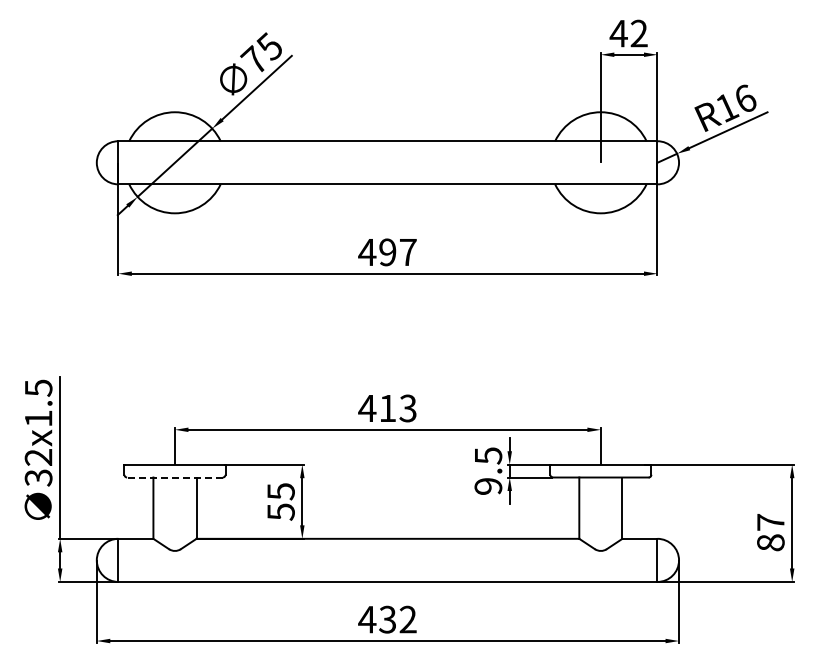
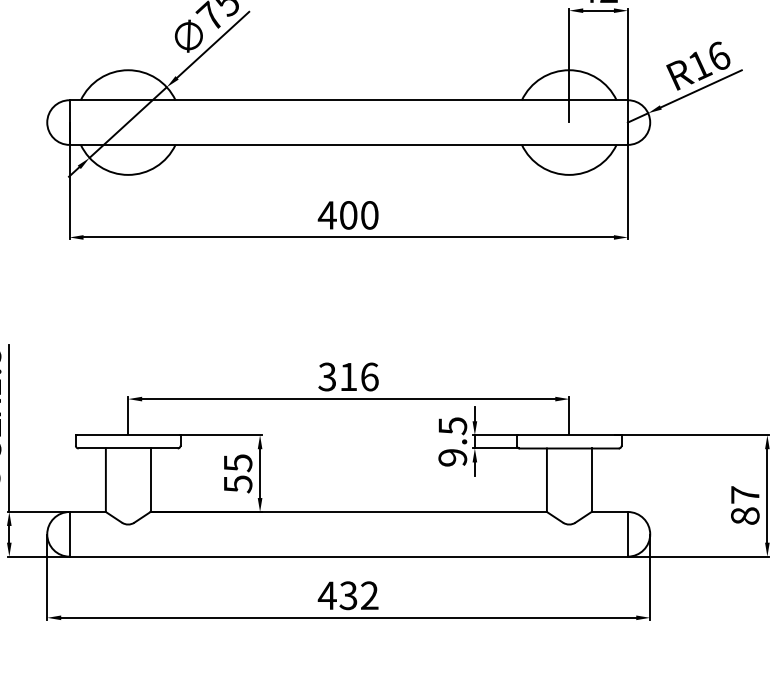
text: (397, 252) -> (358, 215), 497 -> 400
text: (387, 408) -> (348, 377), 413 -> 316
line: (174, 477) -> (127, 448), dashed -> solid

